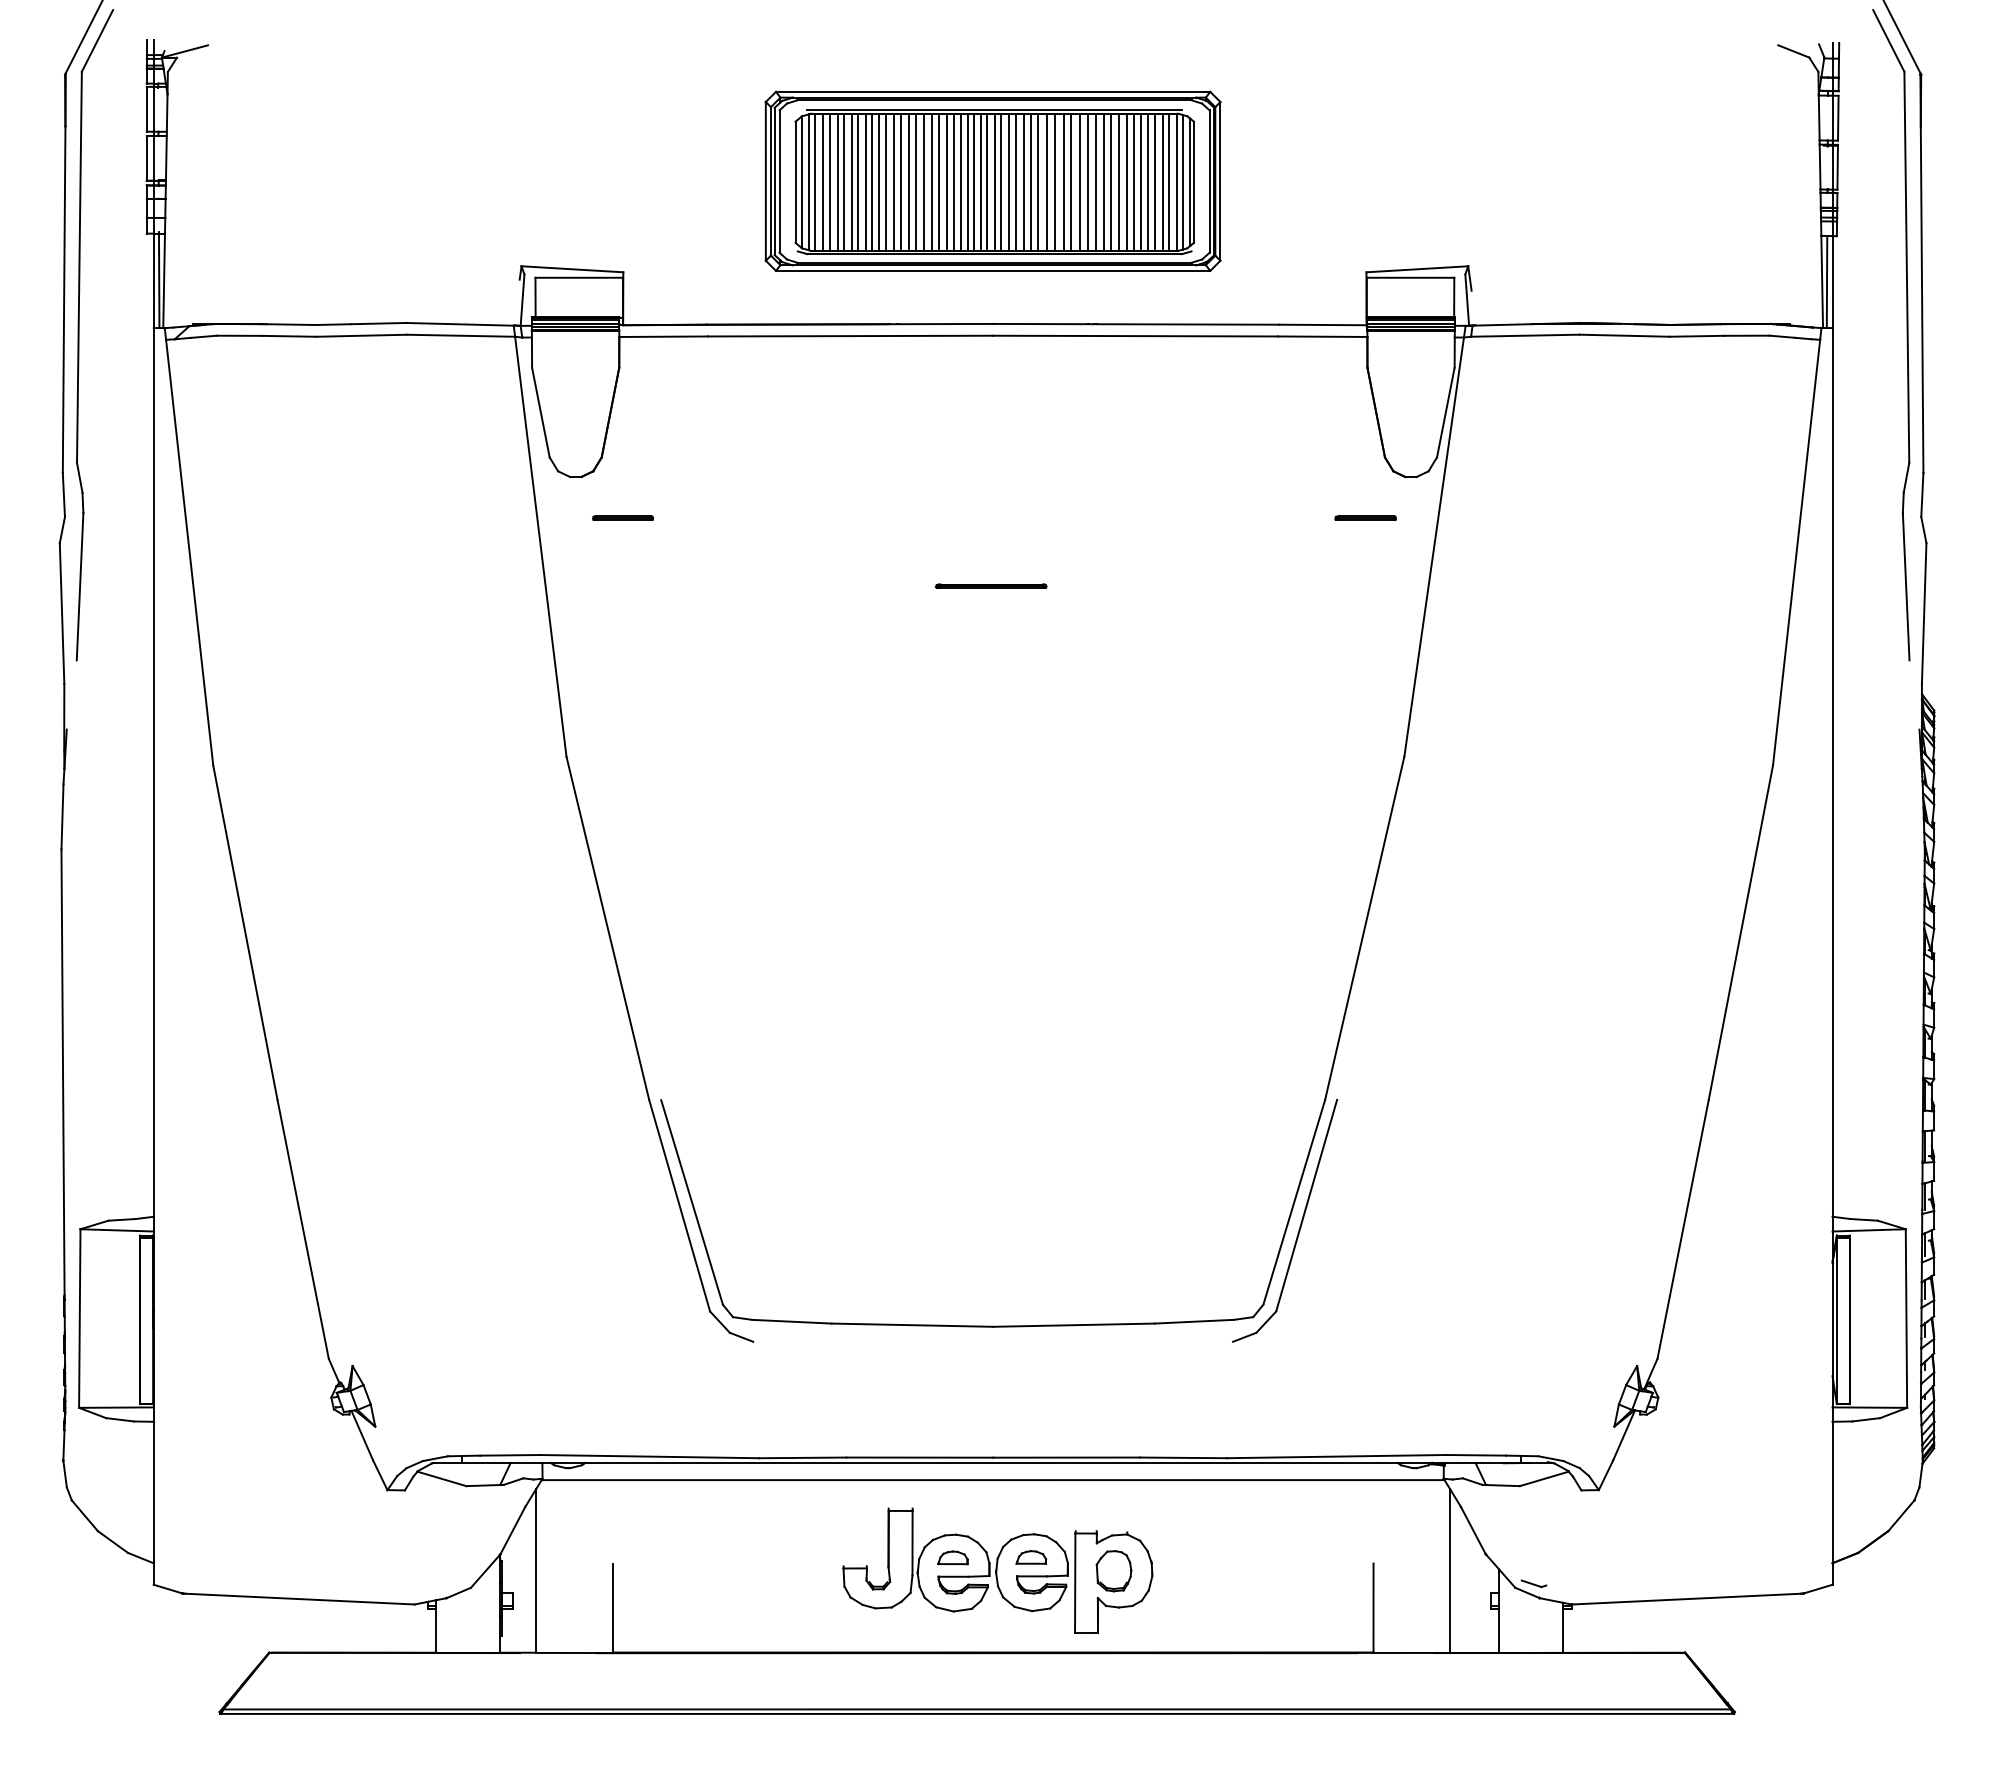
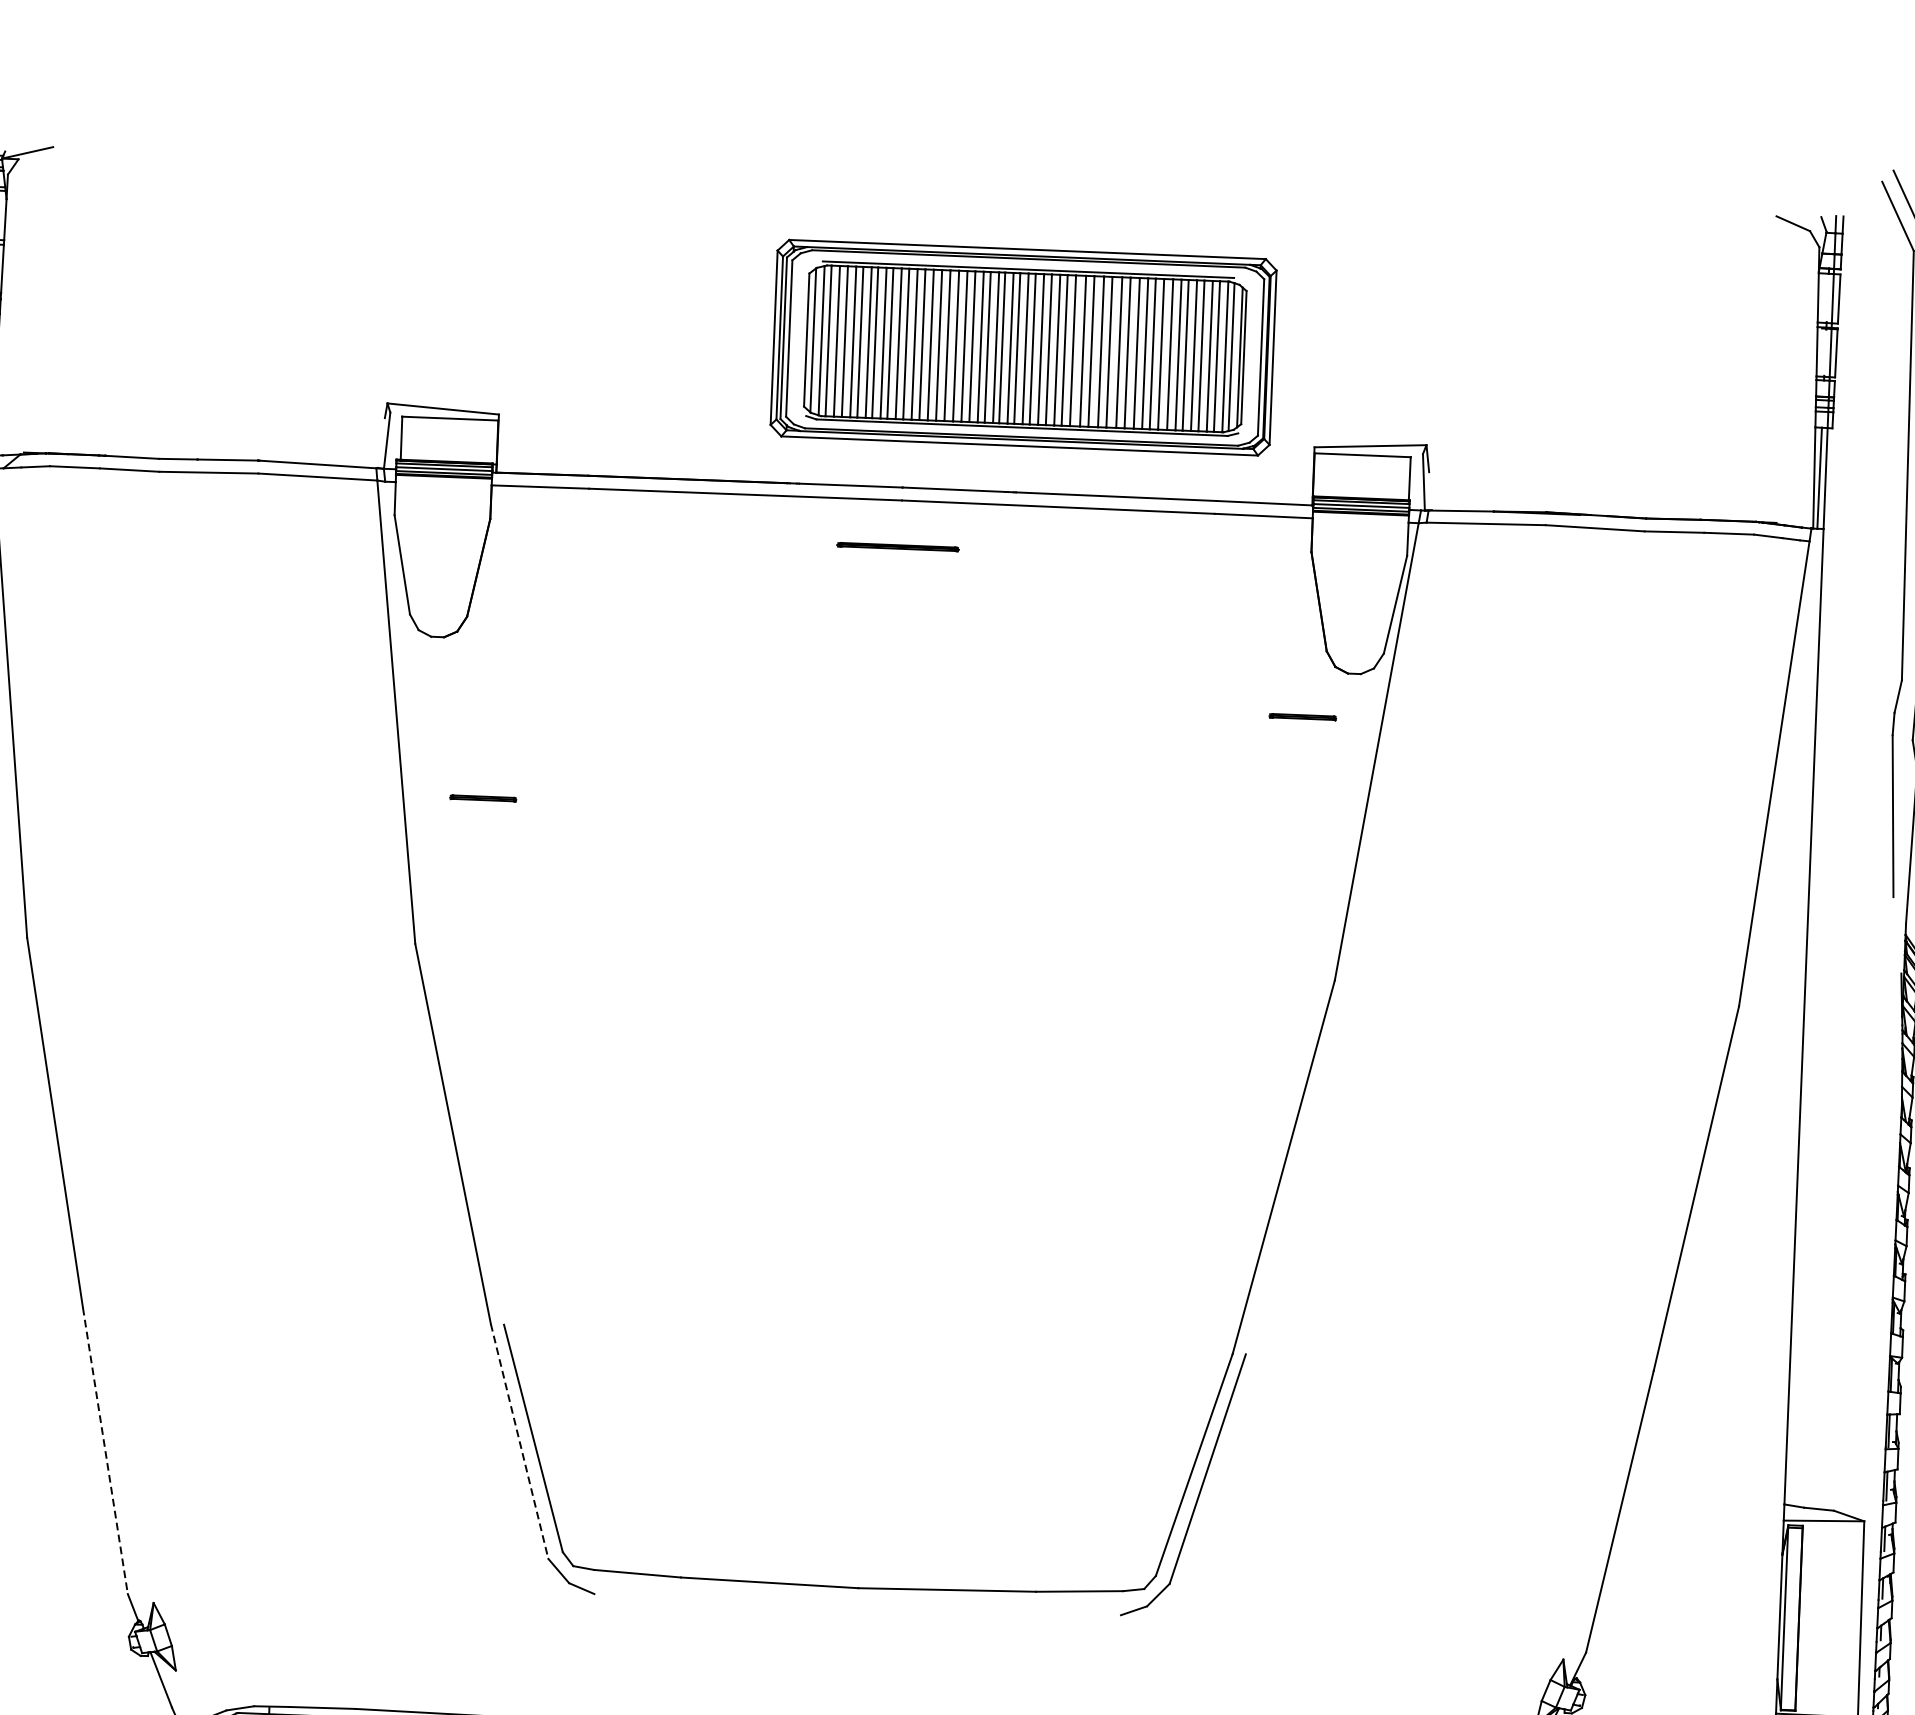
part: (992, 180) -> (1022, 346), moved
part: (623, 517) -> (483, 797), moved
part: (990, 585) -> (897, 546), moved
line: (679, 1206) -> (519, 1442), solid -> dashed
line: (303, 1229) -> (105, 1450), solid -> dashed

